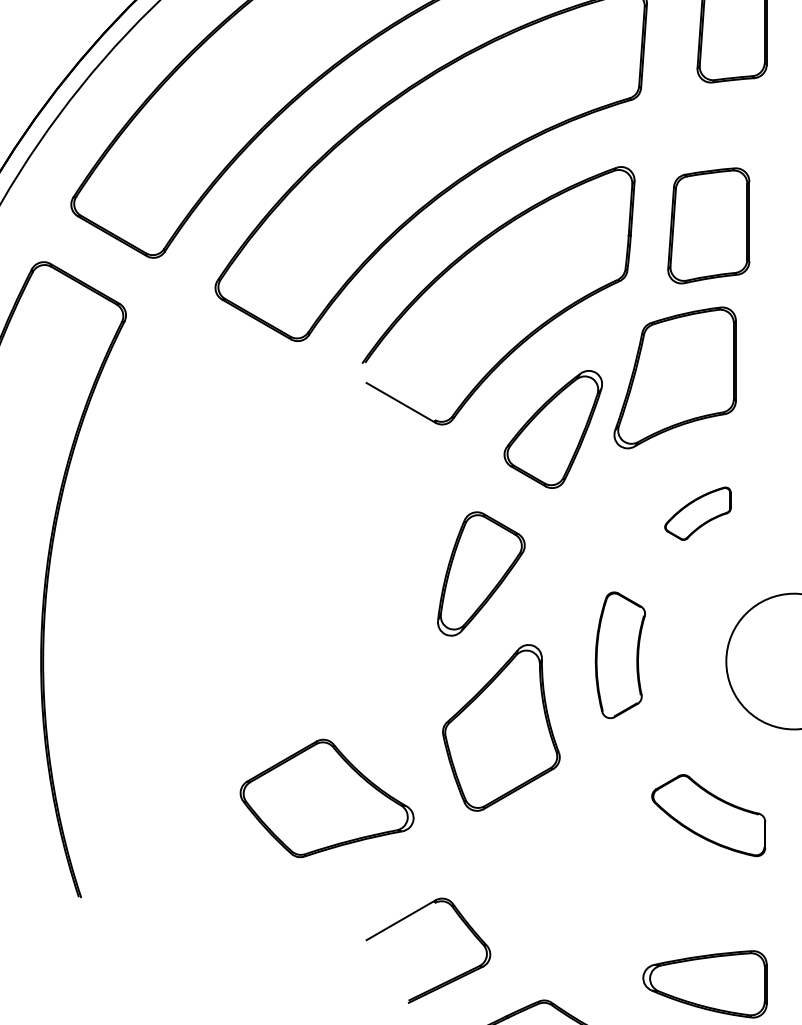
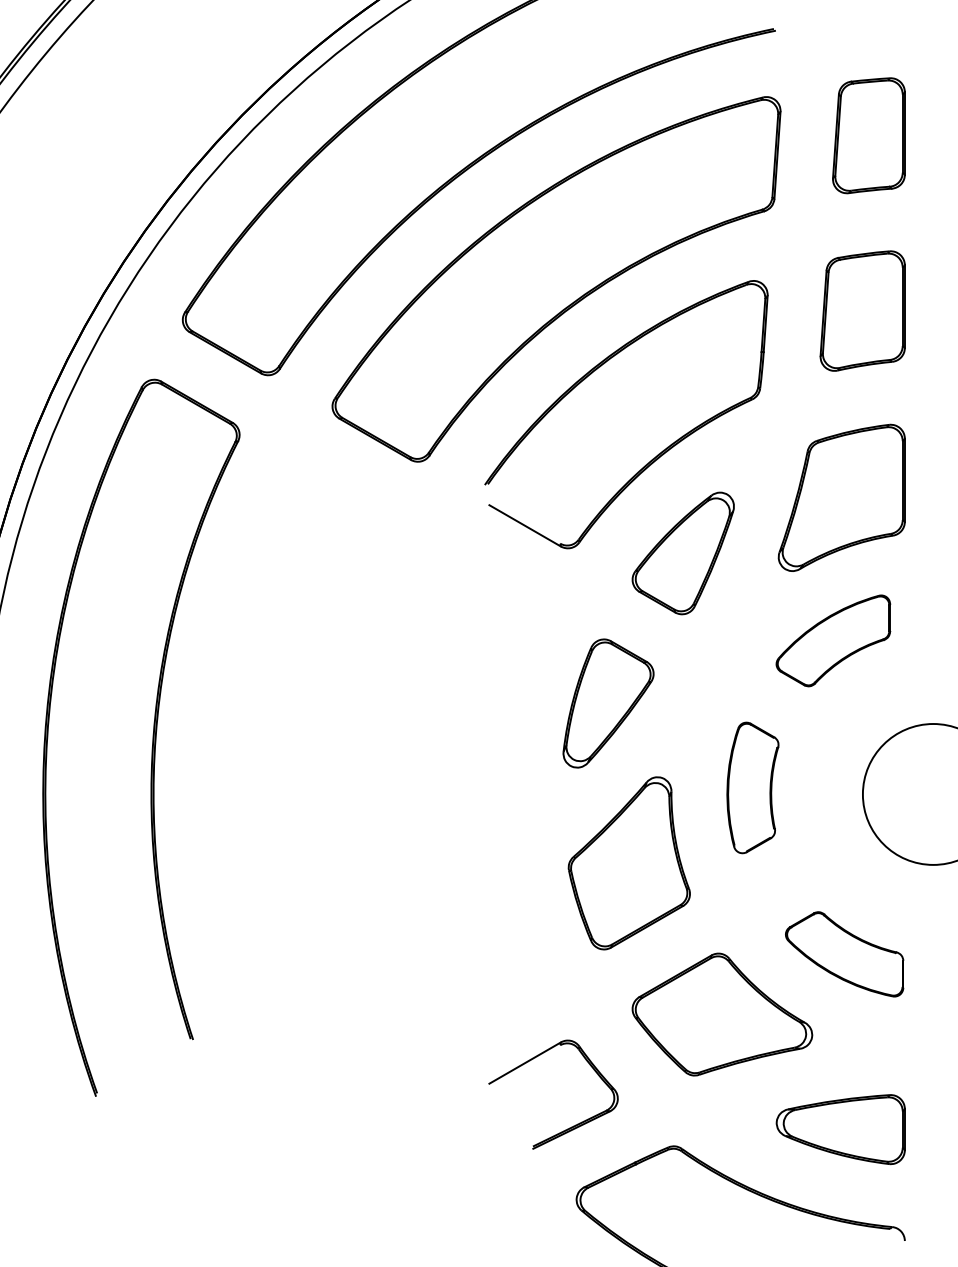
part: (708, 225) -> (862, 310), moved
part: (674, 377) -> (841, 497), moved
part: (698, 513) -> (833, 640), size x1.67
part: (327, 798) -> (722, 1014), moved

